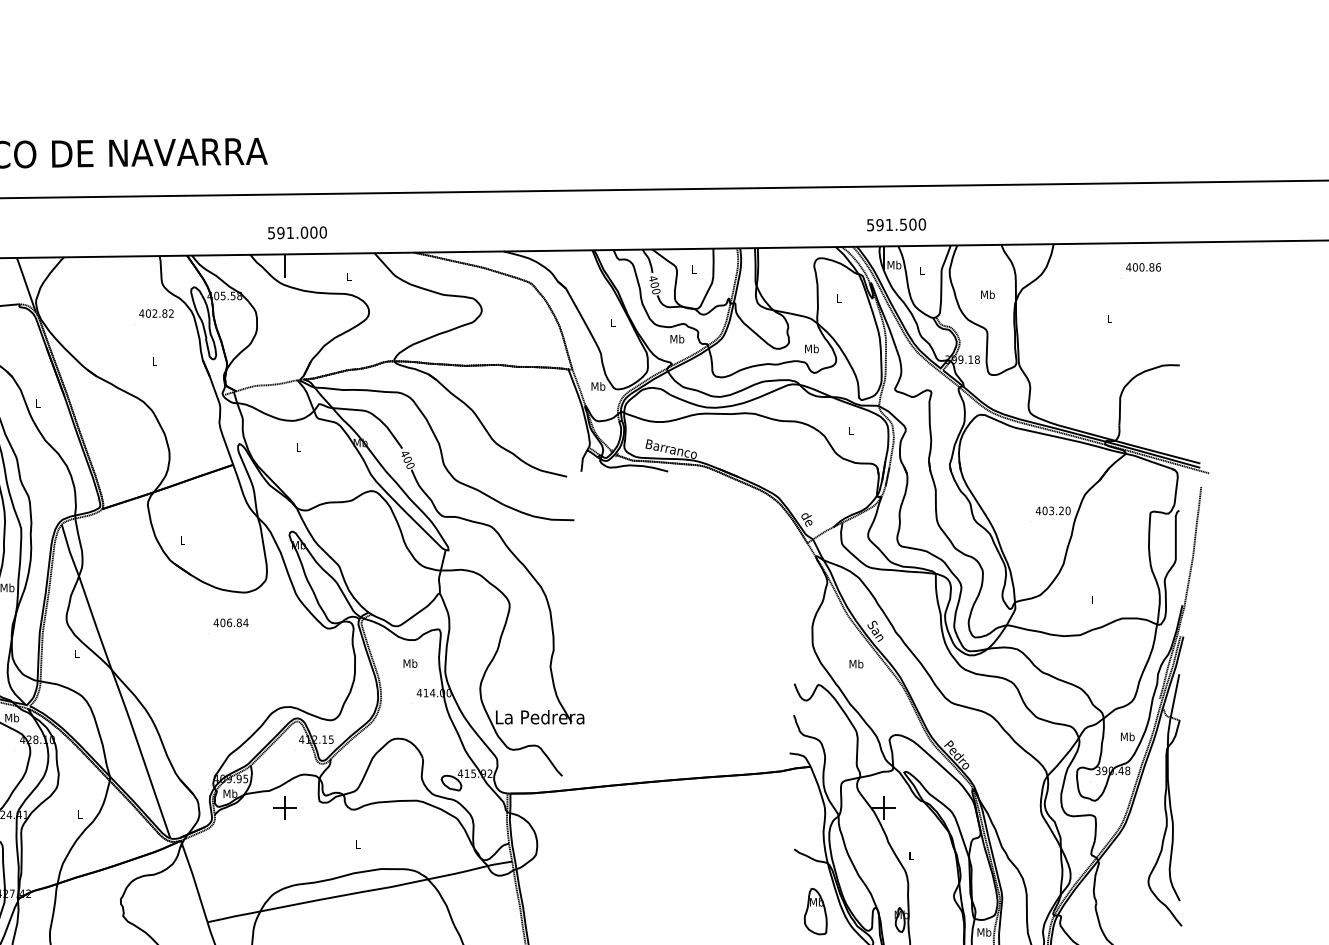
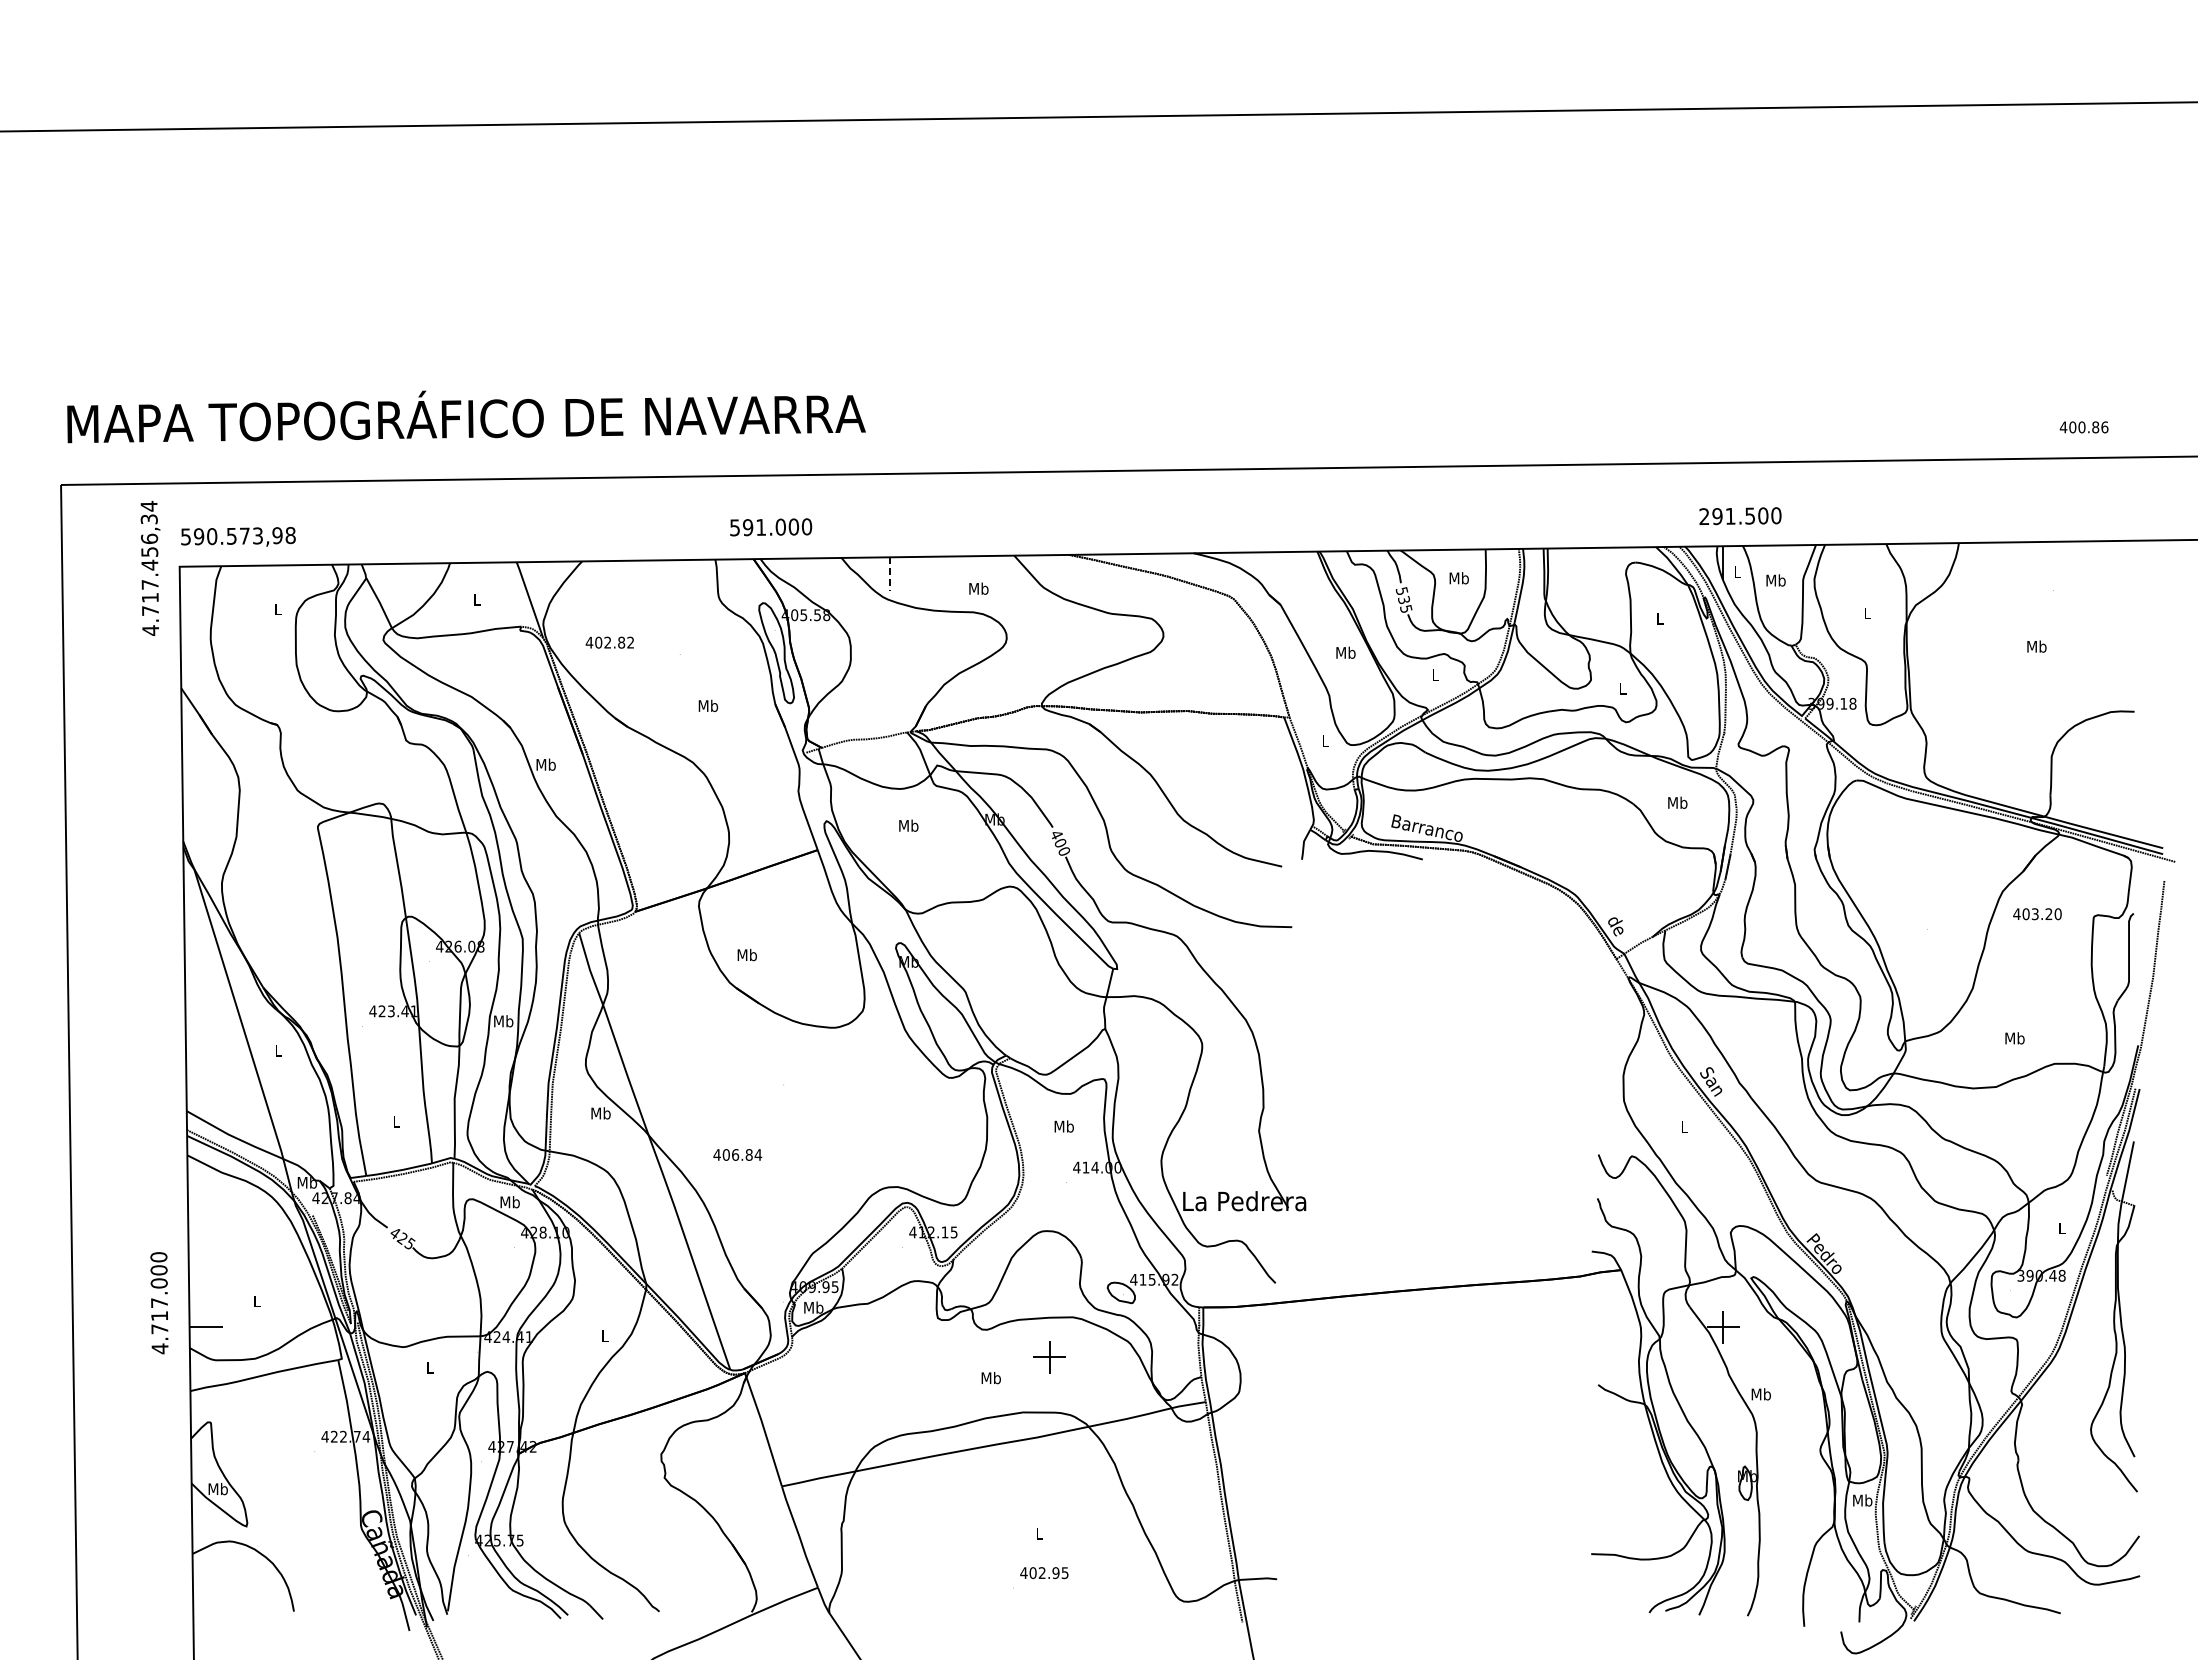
text: (870, 225) -> (1704, 516), 591.500 -> 291.500
text: (297, 232) -> (771, 527), moved
text: (894, 265) -> (1737, 572), Mb -> L
line: (284, 266) -> (889, 573), solid -> dashed
text: (1143, 267) -> (2083, 427), moved
text: (693, 269) -> (1458, 578), L -> Mb
text: (921, 271) -> (1775, 580), L -> Mb
text: (348, 276) -> (978, 588), L -> Mb
text: (654, 284) -> (1403, 599), 400 -> 535
text: (987, 294) -> (1867, 613), Mb -> L
text: (156, 313) -> (609, 642), moved
text: (1109, 318) -> (2036, 646), L -> Mb
text: (612, 322) -> (1345, 652), L -> Mb
text: (677, 339) -> (1435, 675), Mb -> L
text: (811, 348) -> (1622, 688), Mb -> L
text: (154, 360) -> (708, 705), L -> Mb
text: (598, 386) -> (1325, 740), Mb -> L
text: (37, 403) -> (545, 764), L -> Mb
text: (851, 430) -> (1677, 802), L -> Mb
text: (298, 447) -> (908, 825), L -> Mb
text: (1053, 511) -> (2037, 914), moved
text: (182, 539) -> (746, 954), L -> Mb
text: (1093, 600) -> (2014, 1038), L -> Mb
text: (230, 622) -> (737, 1154), moved
text: (77, 654) -> (600, 1113), L -> Mb
text: (856, 664) -> (1684, 1127), Mb -> L
text: (1127, 736) -> (2061, 1228), Mb -> L
part: (284, 807) -> (1049, 1357), moved
text: (357, 843) -> (990, 1377), L -> Mb
text: (910, 856) -> (1760, 1394), L -> Mb
part: (816, 911) -> (1628, 1471), removed

